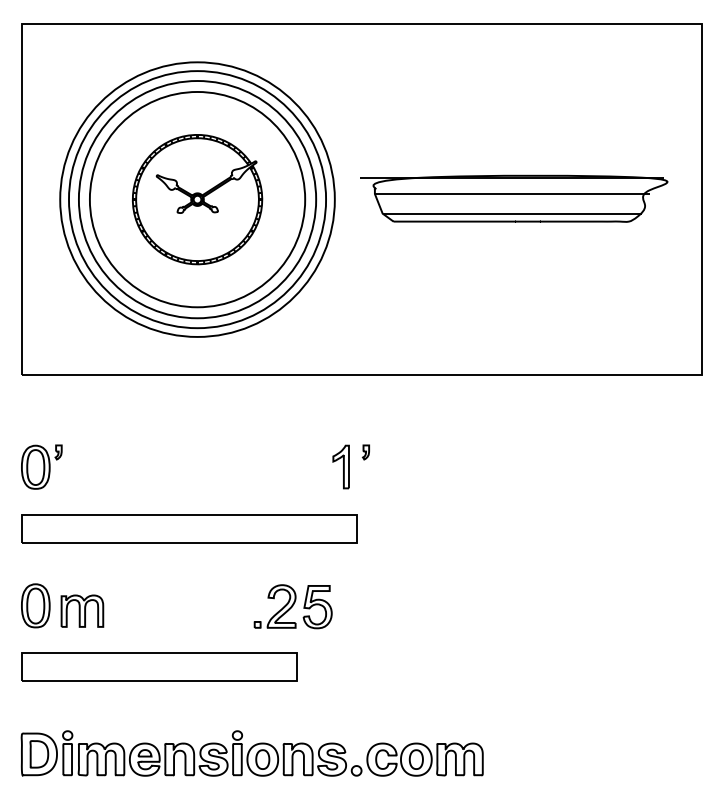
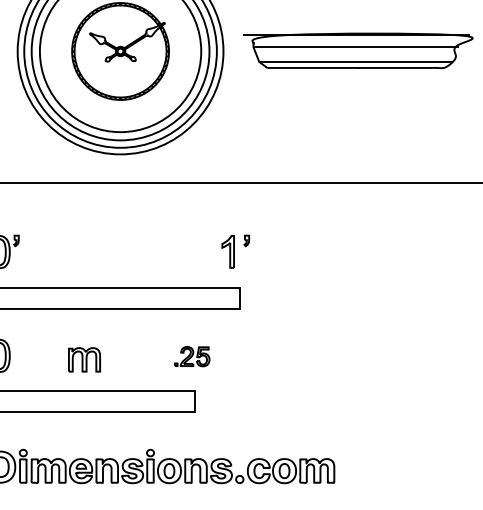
part: (292, 606) -> (191, 356), size x0.6
part: (82, 610) -> (84, 359), moved

